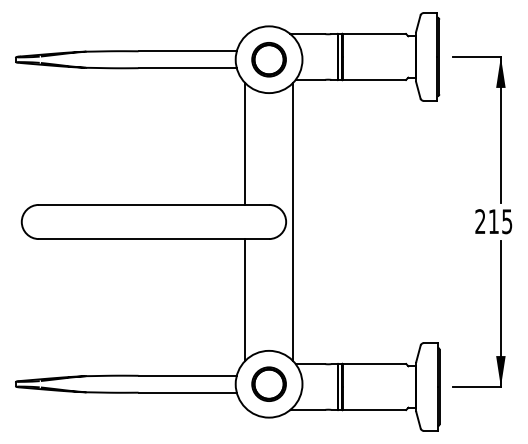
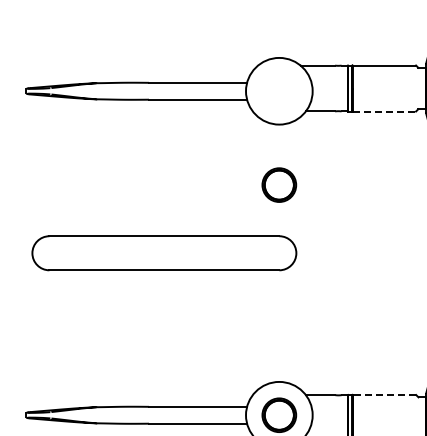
part: (268, 59) -> (278, 184), moved
line: (374, 80) -> (384, 111), solid -> dashed
line: (244, 143) -> (254, 174), removed
line: (293, 221) -> (303, 252), removed
line: (244, 300) -> (254, 331), removed
line: (374, 363) -> (384, 394), solid -> dashed

